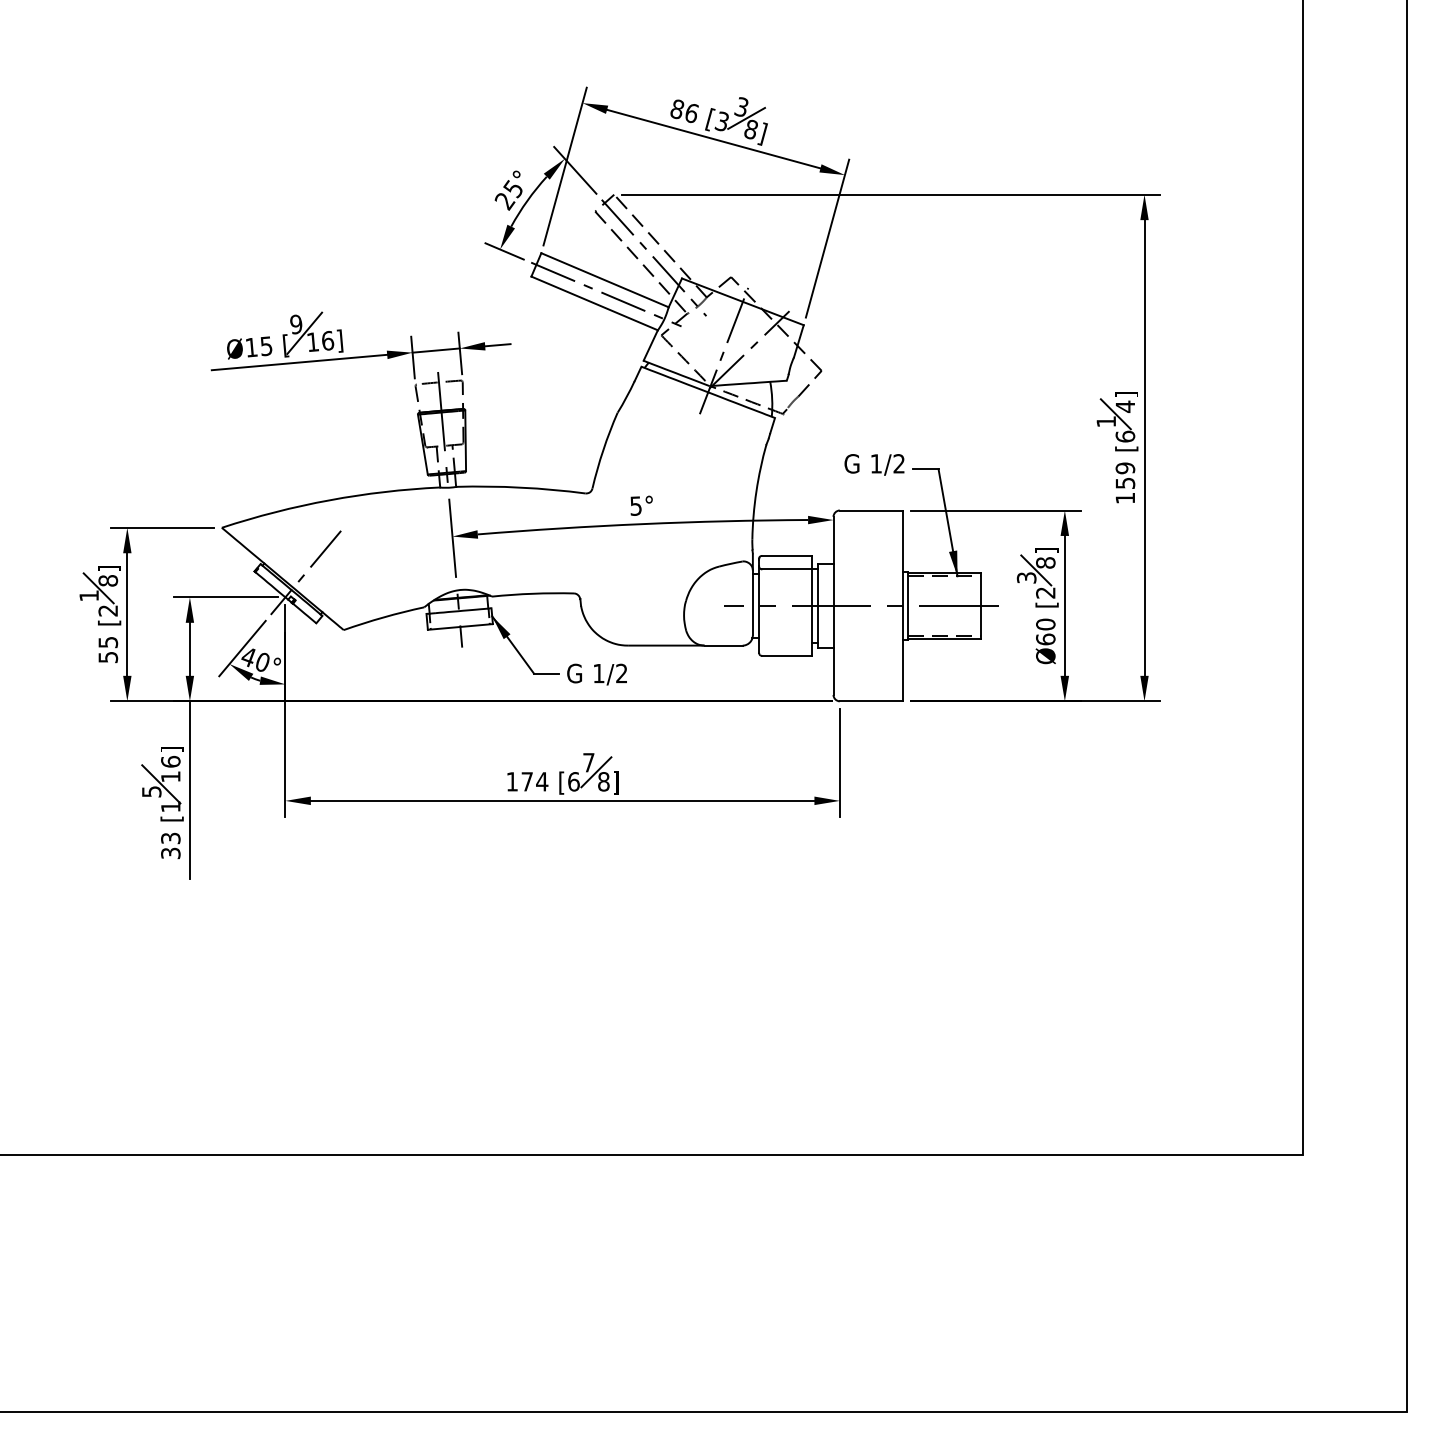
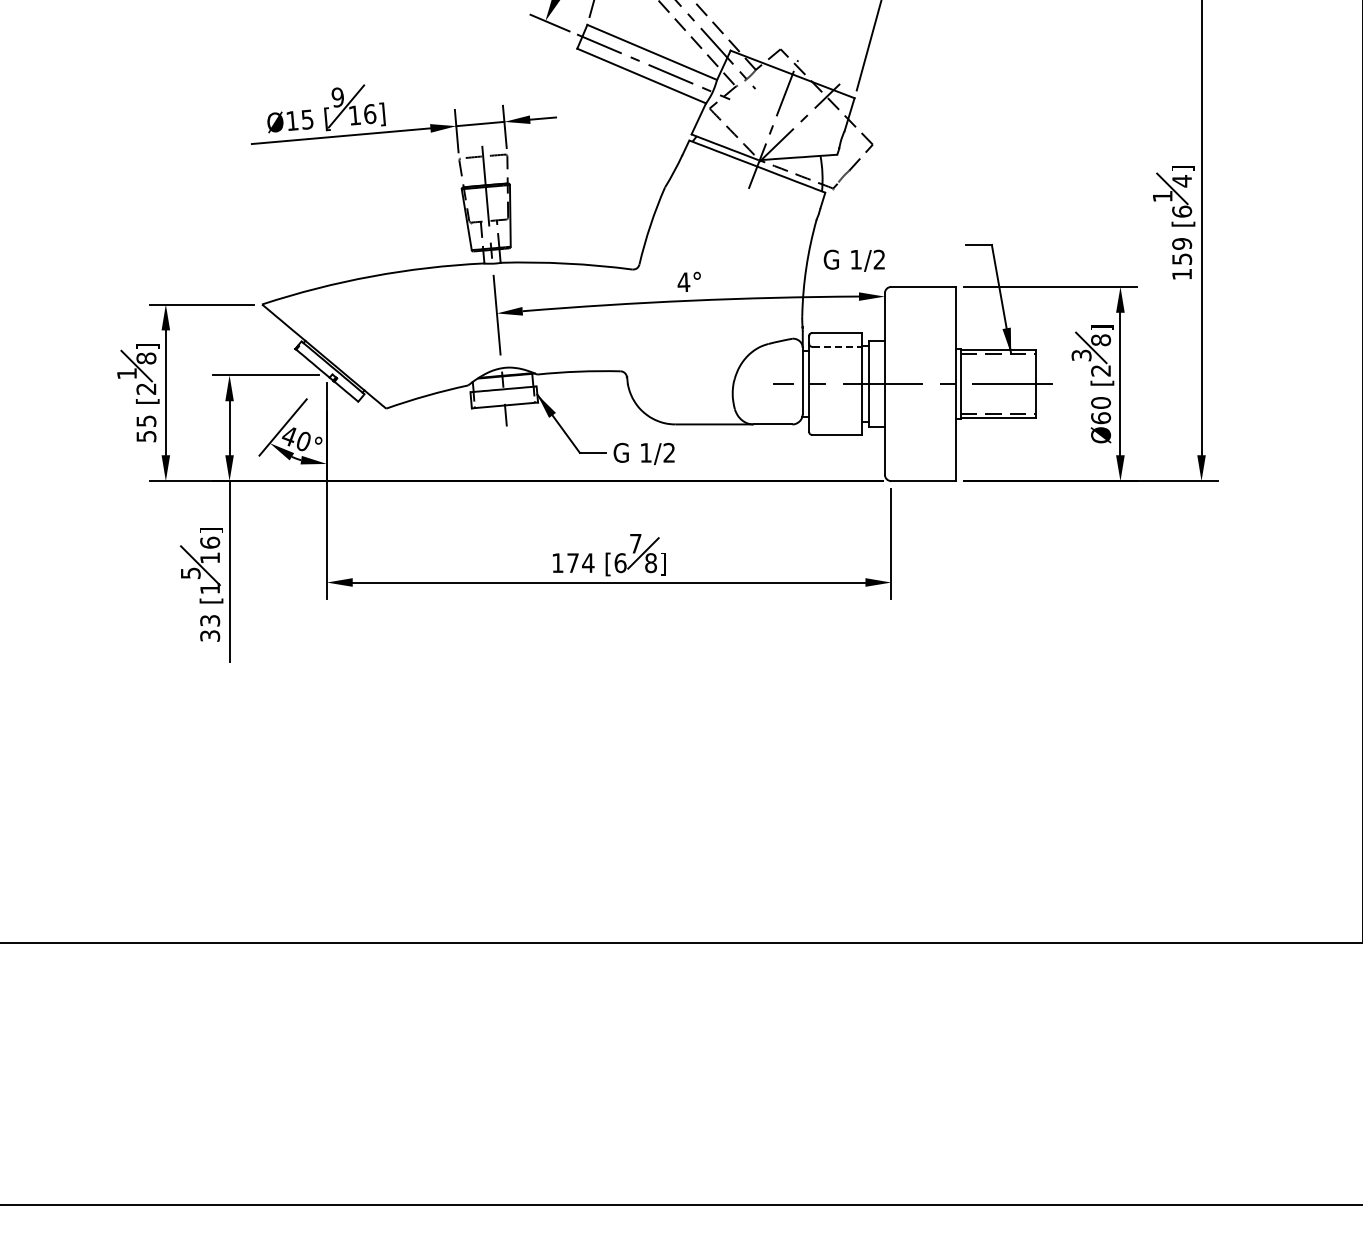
text: (874, 464) -> (854, 260), moved
text: (636, 505) -> (684, 281), 5° -> 4°
line: (786, 569) -> (837, 346), solid -> dashed
line: (305, 572) -> (347, 350), removed

